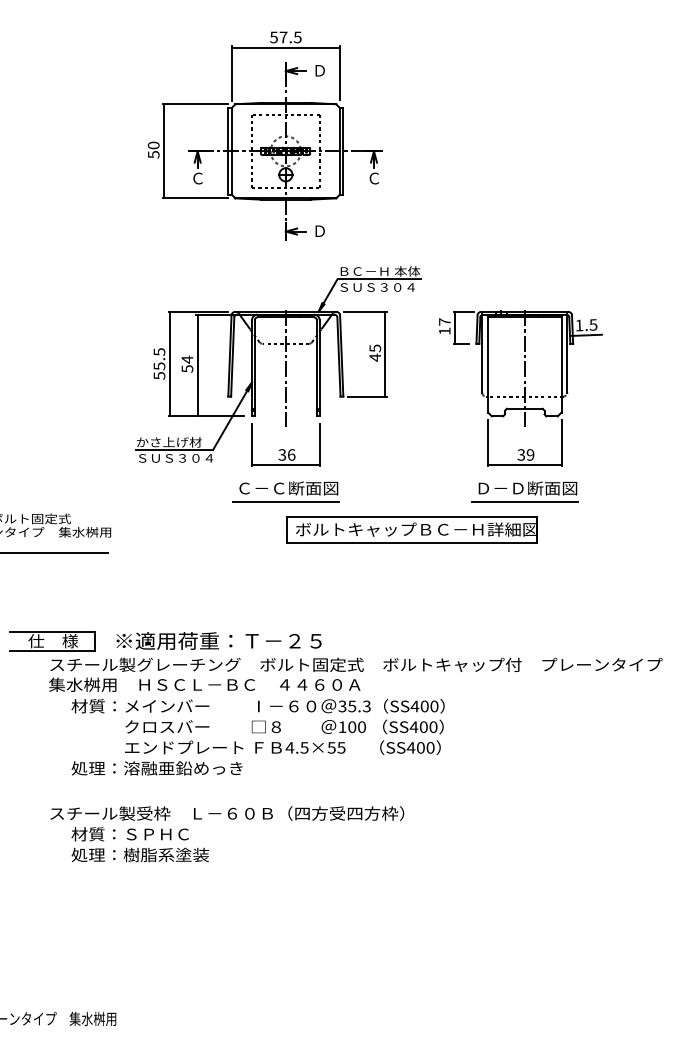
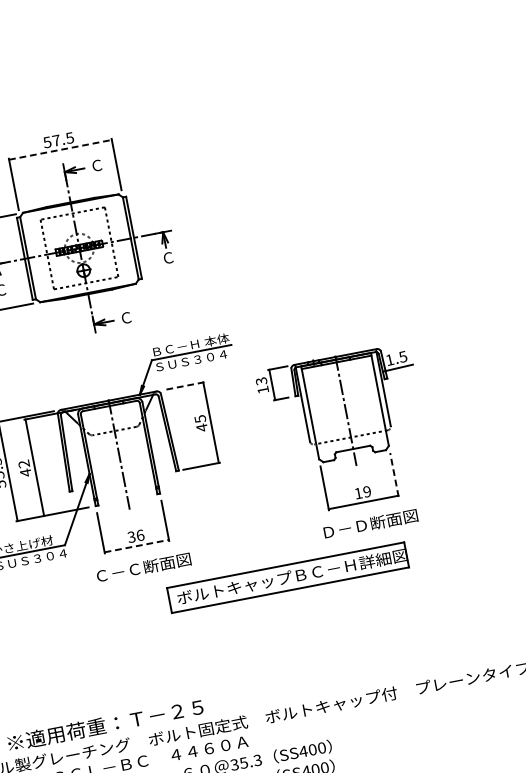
line: (286, 47) -> (61, 149), solid -> dashed
text: (319, 70) -> (96, 165), Ｄ -> Ｃ
text: (319, 231) -> (126, 318), Ｄ -> Ｃ
line: (364, 311) -> (183, 385), solid -> dashed
text: (444, 321) -> (261, 380), 17 -> 13
text: (187, 364) -> (25, 468), 54 -> 42
line: (561, 442) -> (394, 474), solid -> dashed
text: (521, 454) -> (358, 493), 39 -> 19
line: (285, 465) -> (136, 546), solid -> dashed
line: (285, 502) -> (143, 581), removed
line: (524, 502) -> (370, 538), removed
part: (411, 529) -> (287, 577), moved

